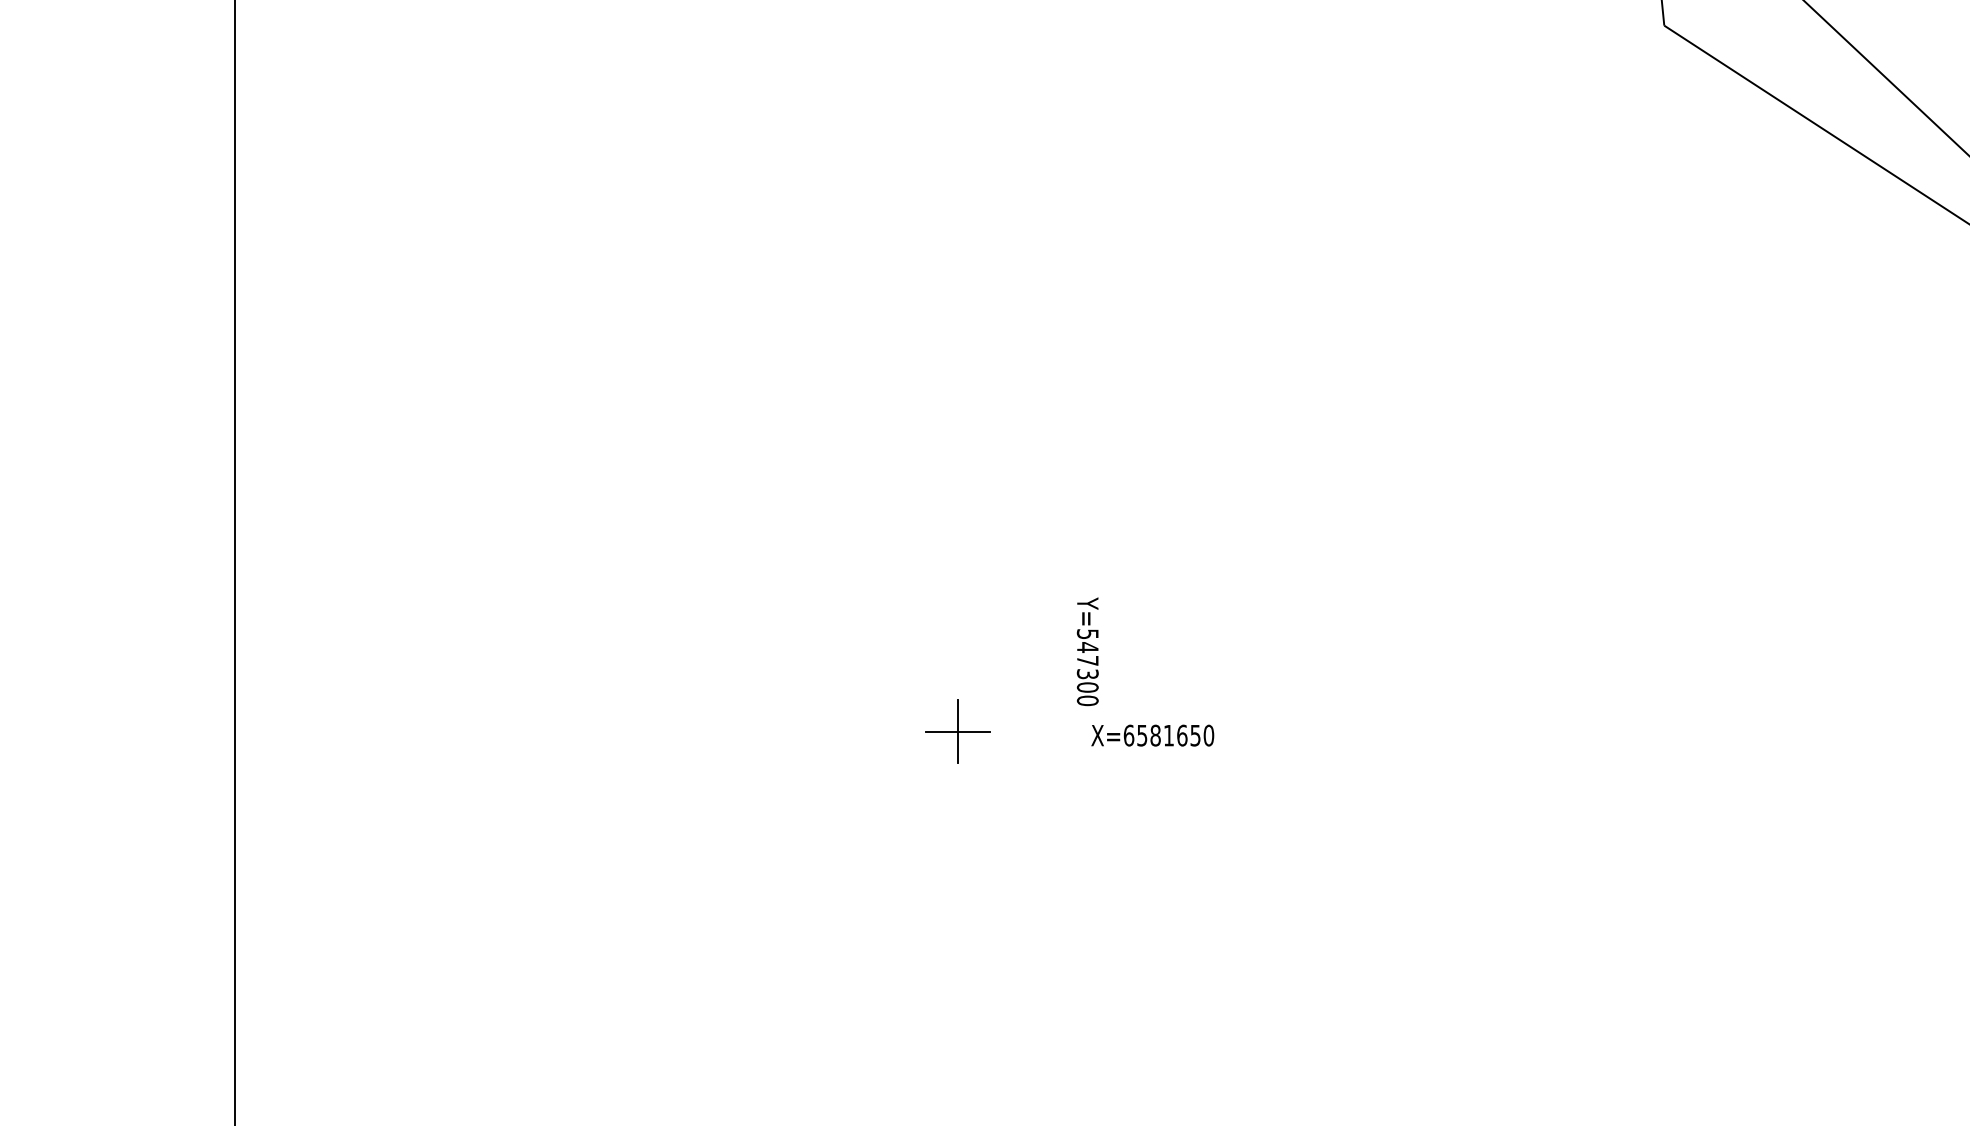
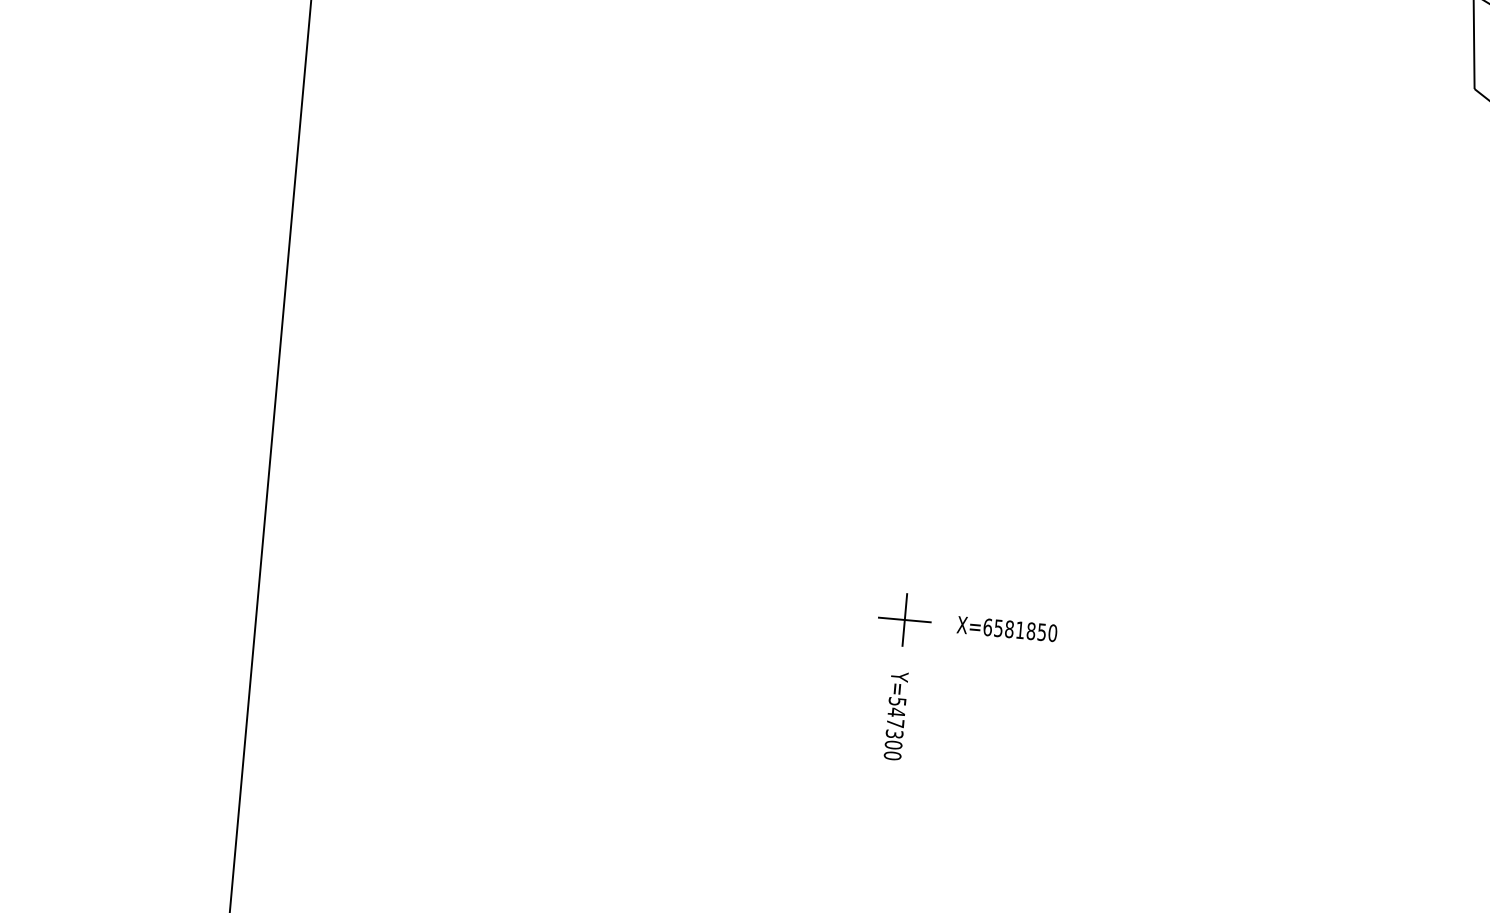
text: (1087, 651) -> (895, 715), moved
part: (957, 731) -> (904, 619), moved
text: (1182, 735) -> (1031, 631), X=6581650 -> X=6581850

